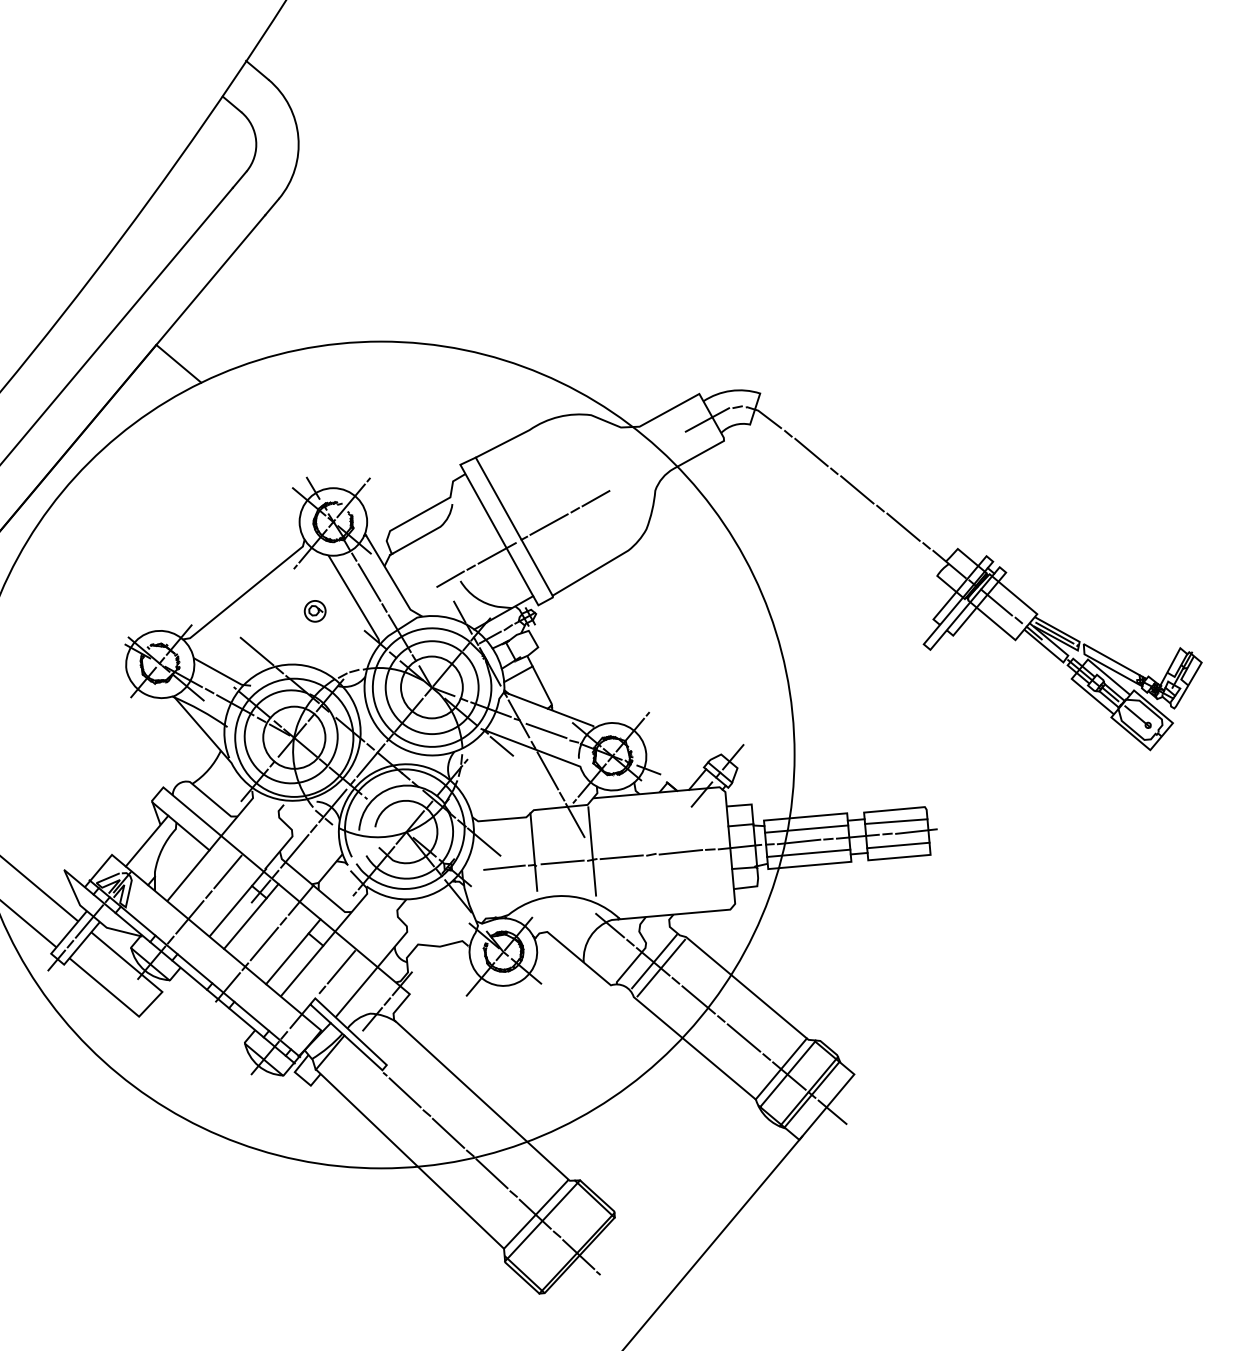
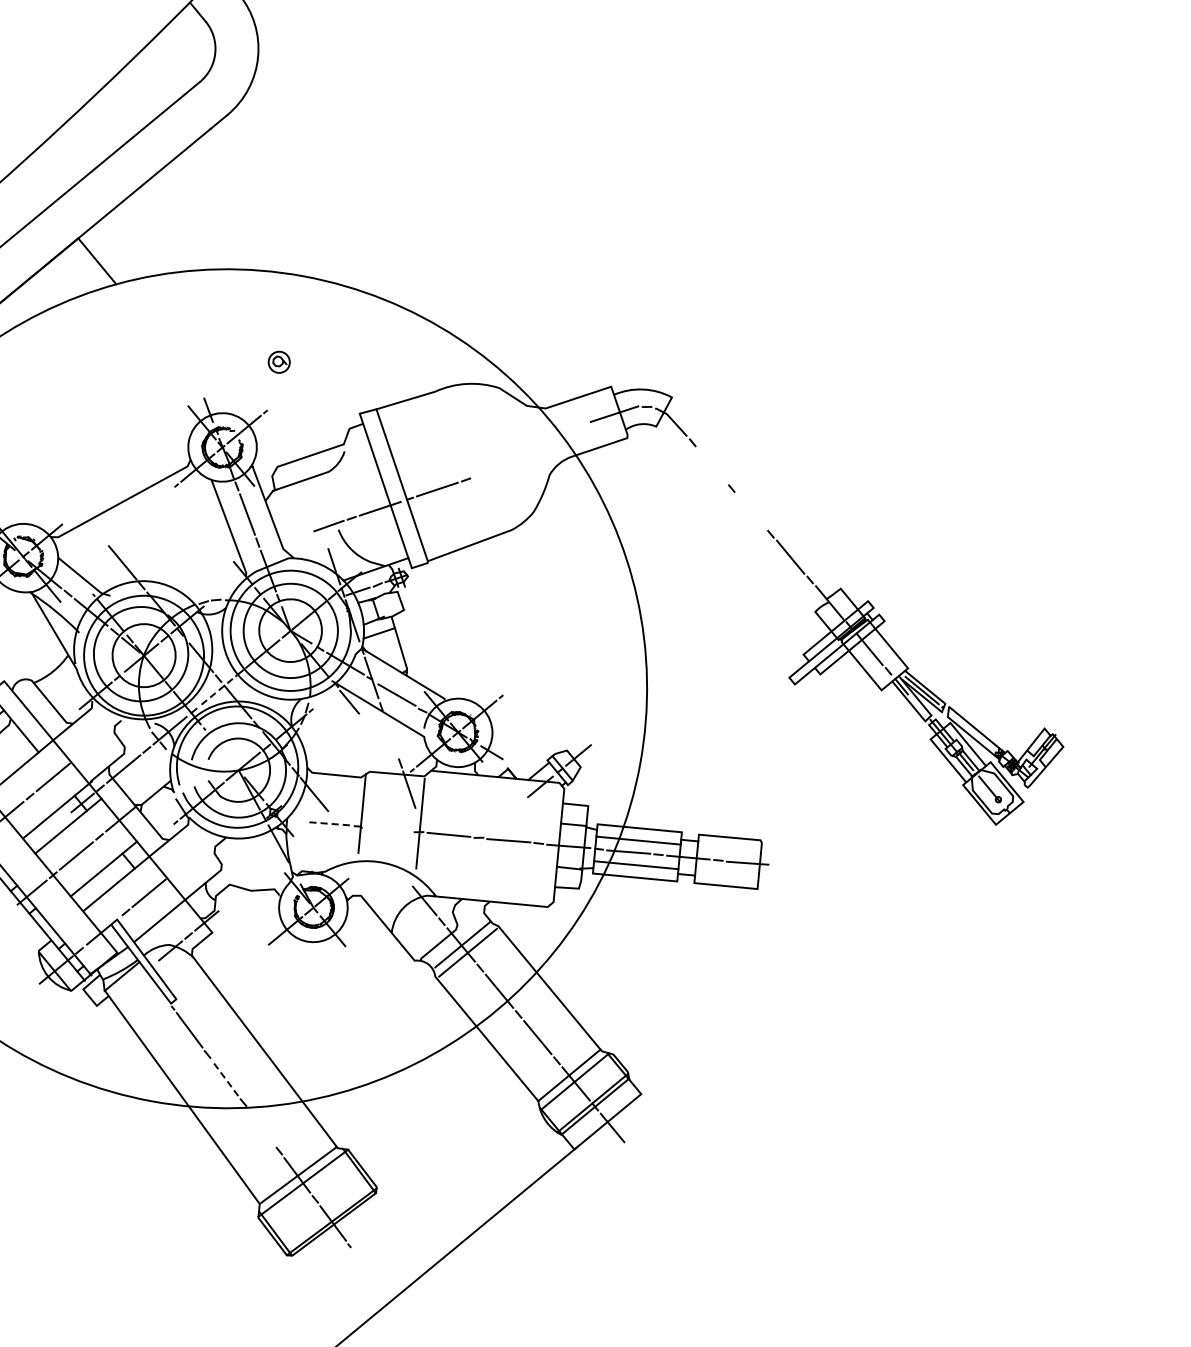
line: (811, 452) -> (712, 465), removed
line: (857, 489) -> (751, 511), removed
line: (595, 498) -> (488, 472), removed
part: (314, 611) -> (278, 362), moved
line: (370, 760) -> (215, 692), solid -> dashed
line: (547, 770) -> (390, 734), removed
line: (896, 821) -> (729, 849), removed
line: (898, 845) -> (727, 873), removed
line: (562, 862) -> (388, 829), removed
line: (504, 867) -> (330, 823), solid -> dashed
line: (448, 1133) -> (225, 1078), solid -> dashed
line: (491, 1173) -> (261, 1126), removed

